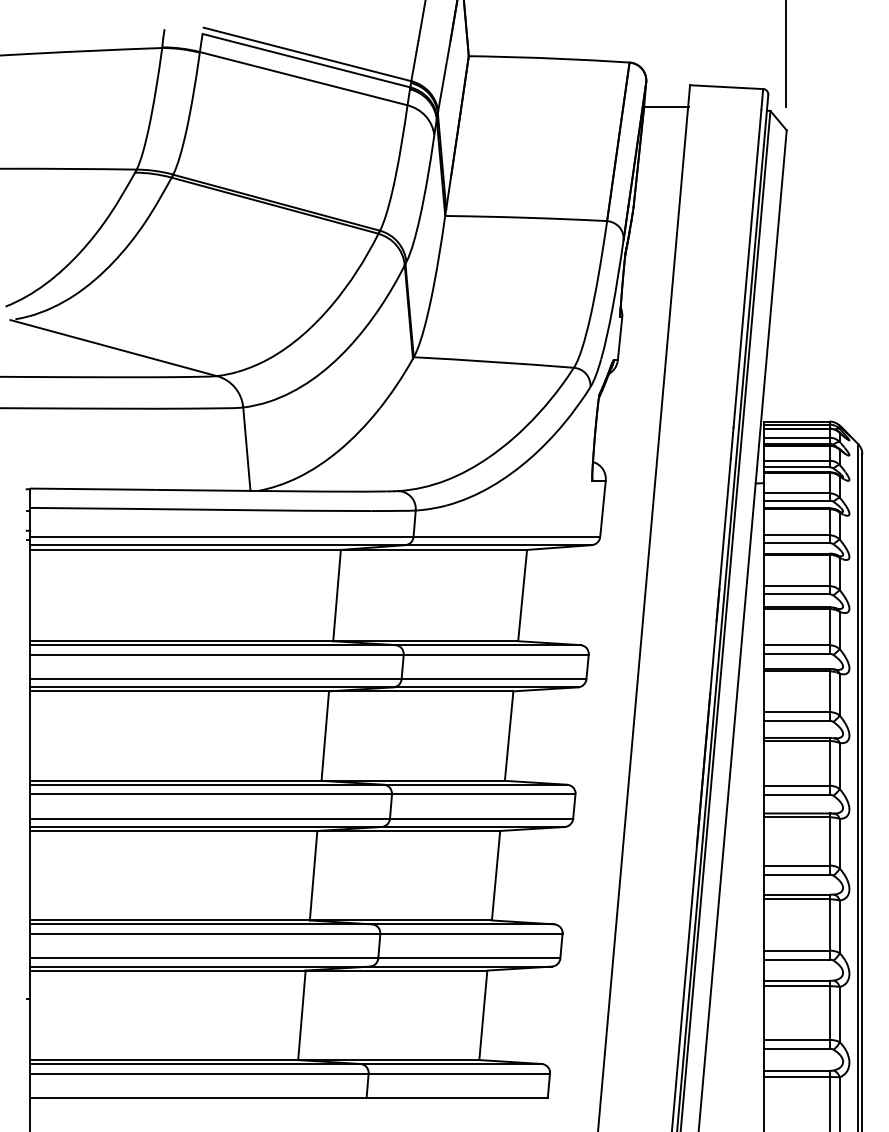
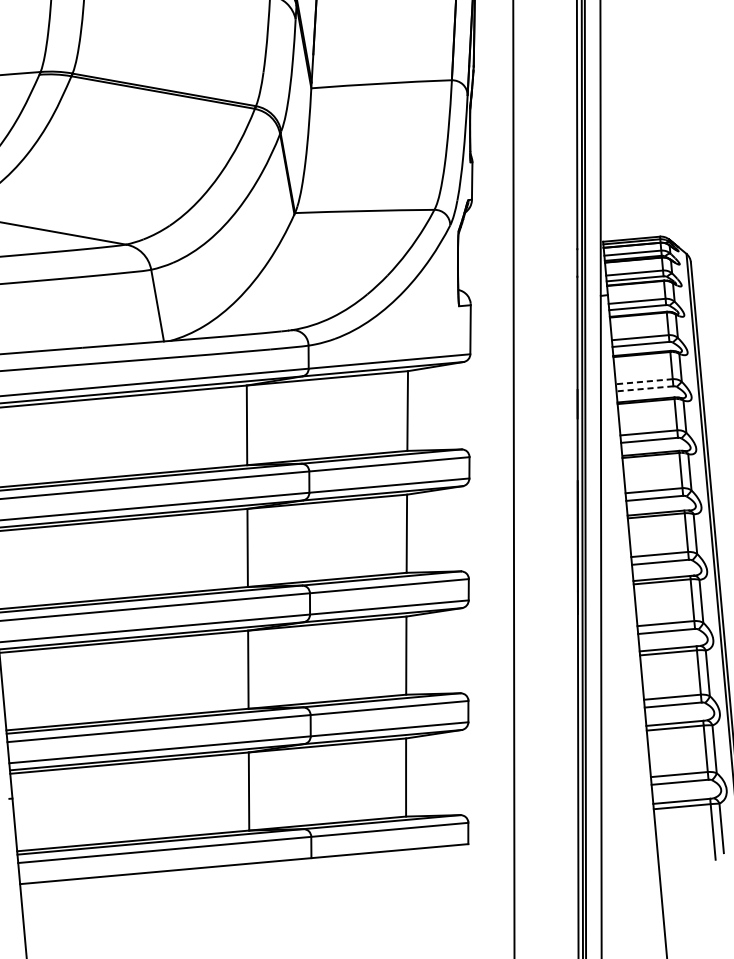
line: (796, 586) -> (644, 382), solid -> dashed
line: (796, 594) -> (644, 388), solid -> dashed

